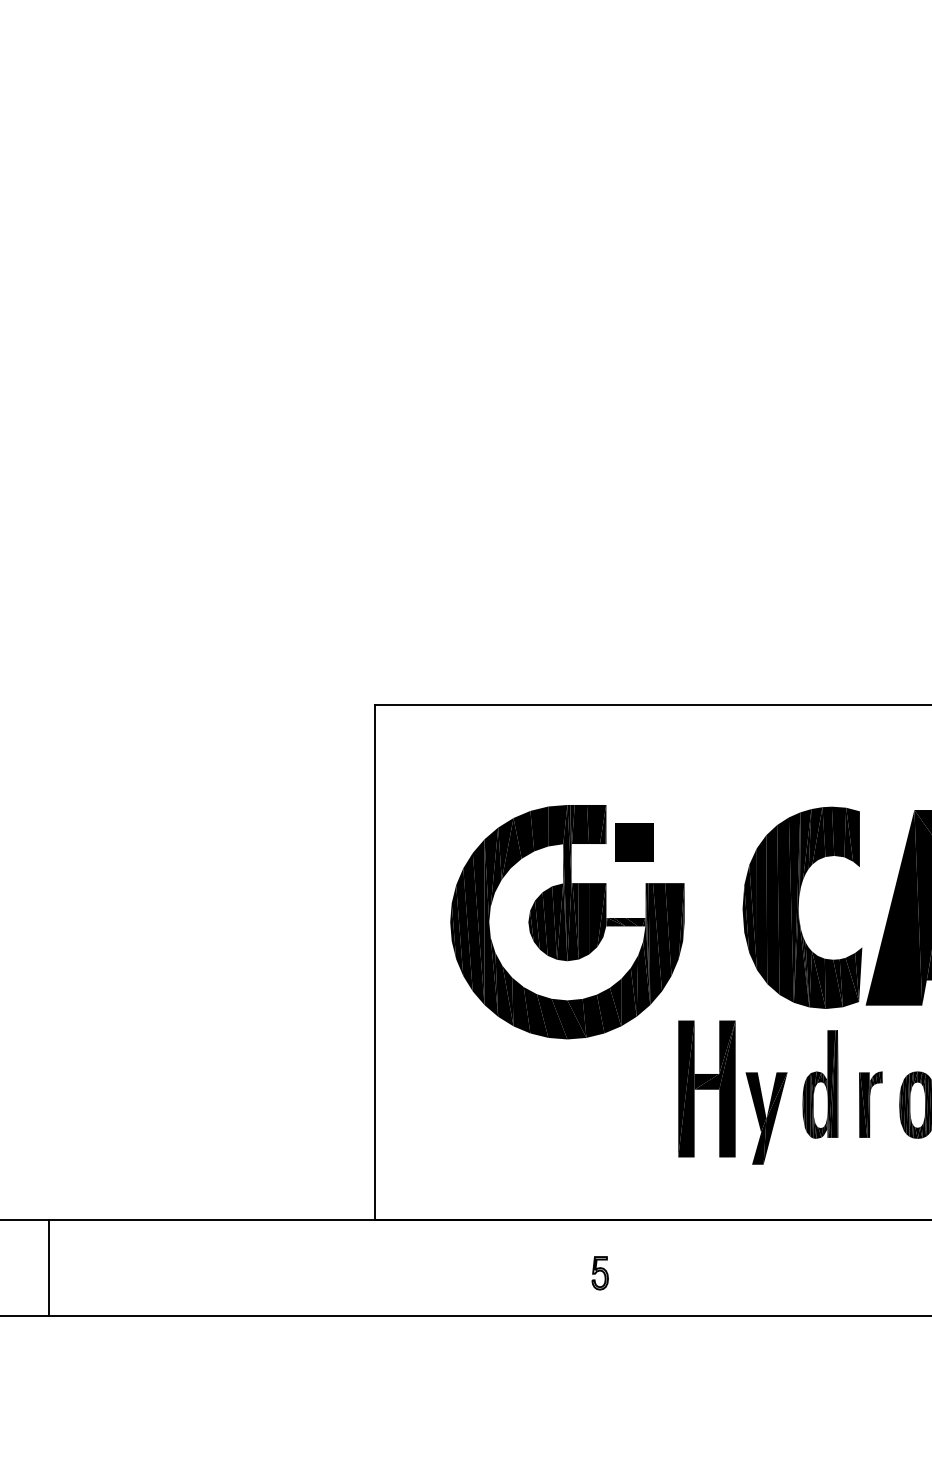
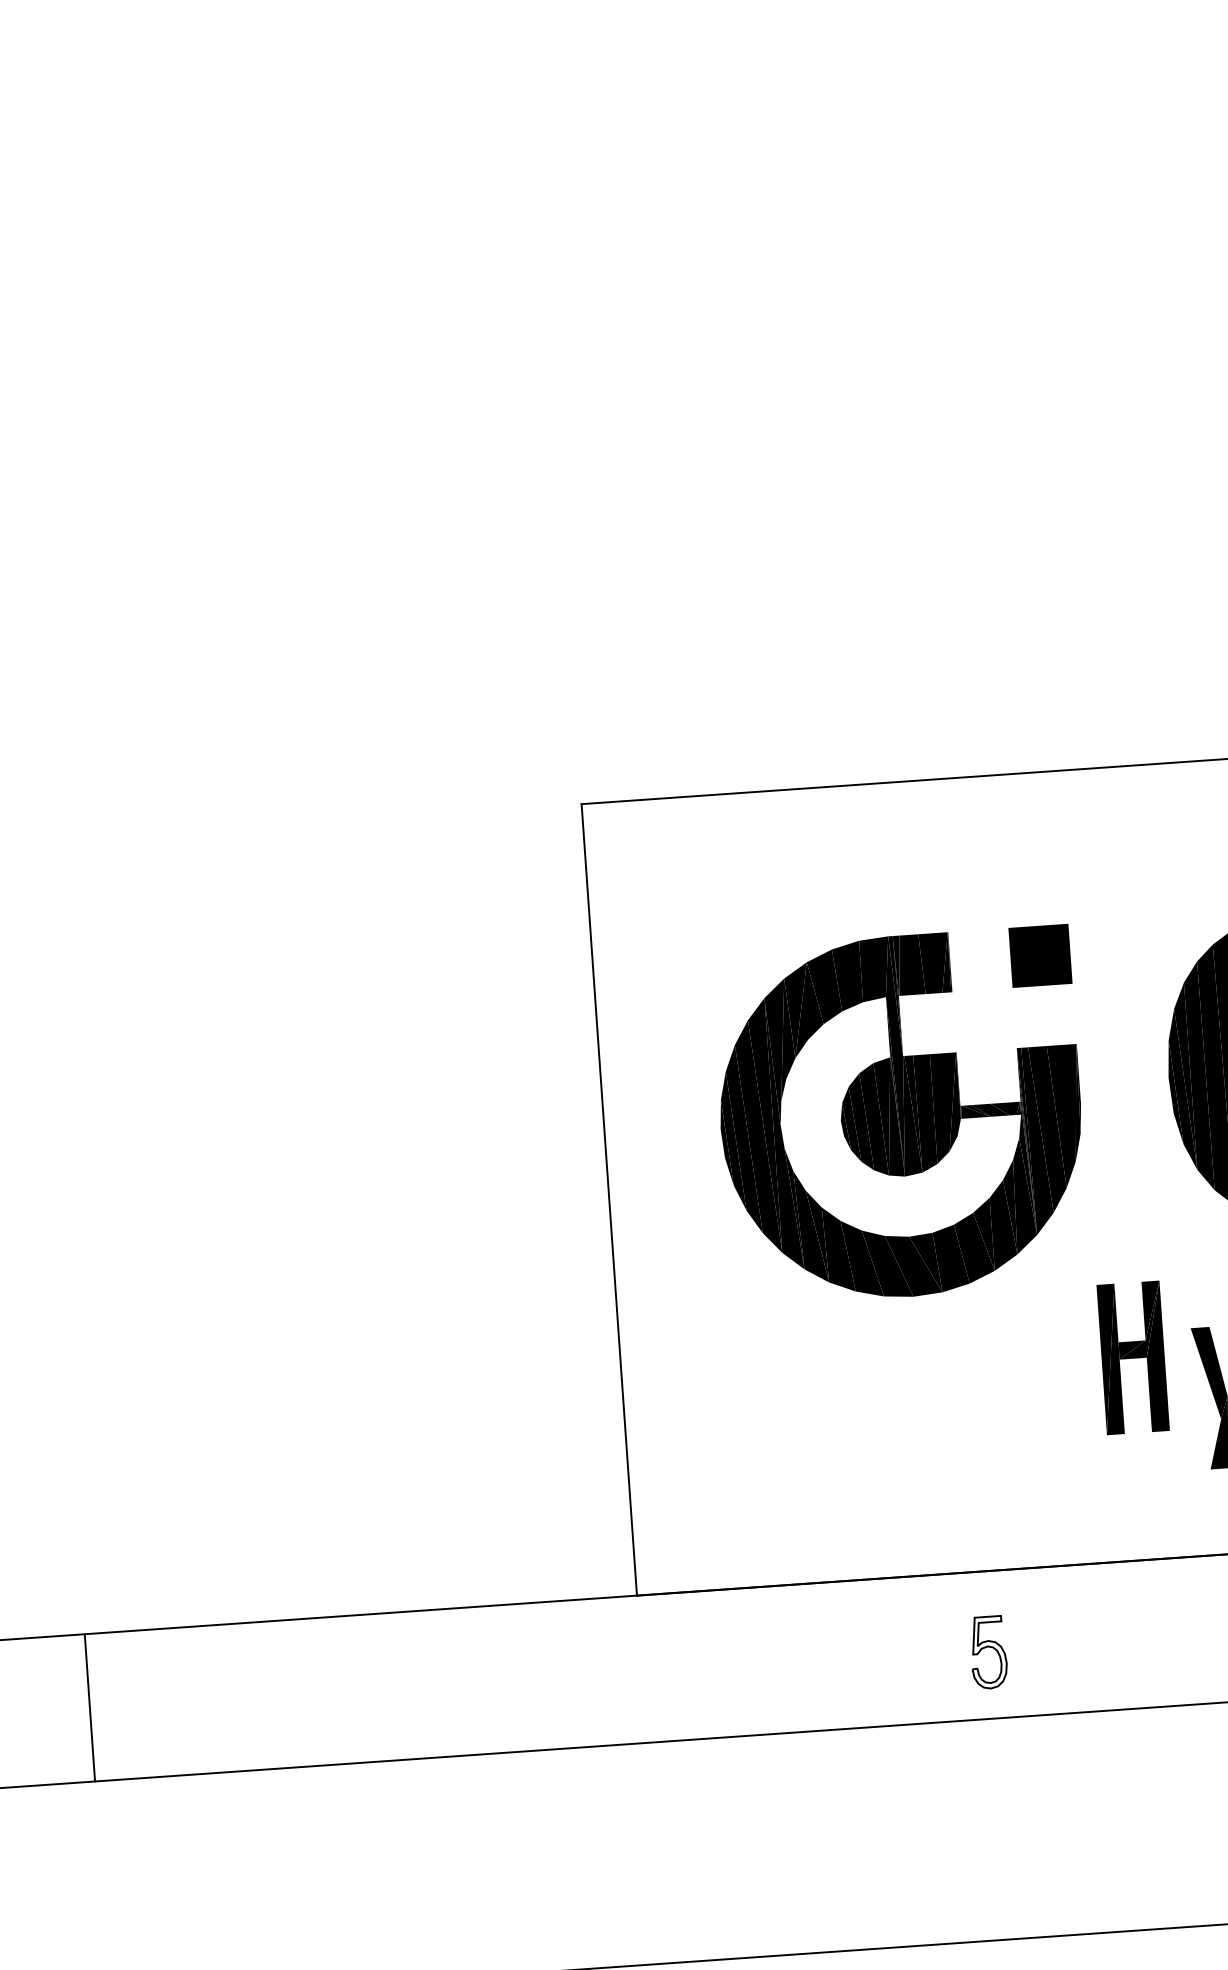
part: (634, 842) -> (1041, 955), moved
part: (706, 1088) -> (1132, 1357), size x0.71
line: (48, 1268) -> (89, 1708), moved
part: (600, 1273) -> (989, 1652), size x1.43

